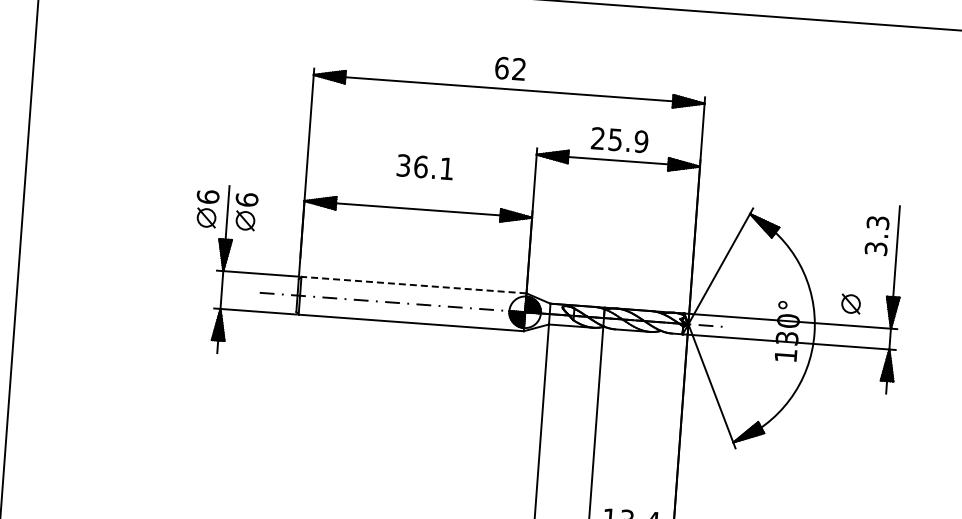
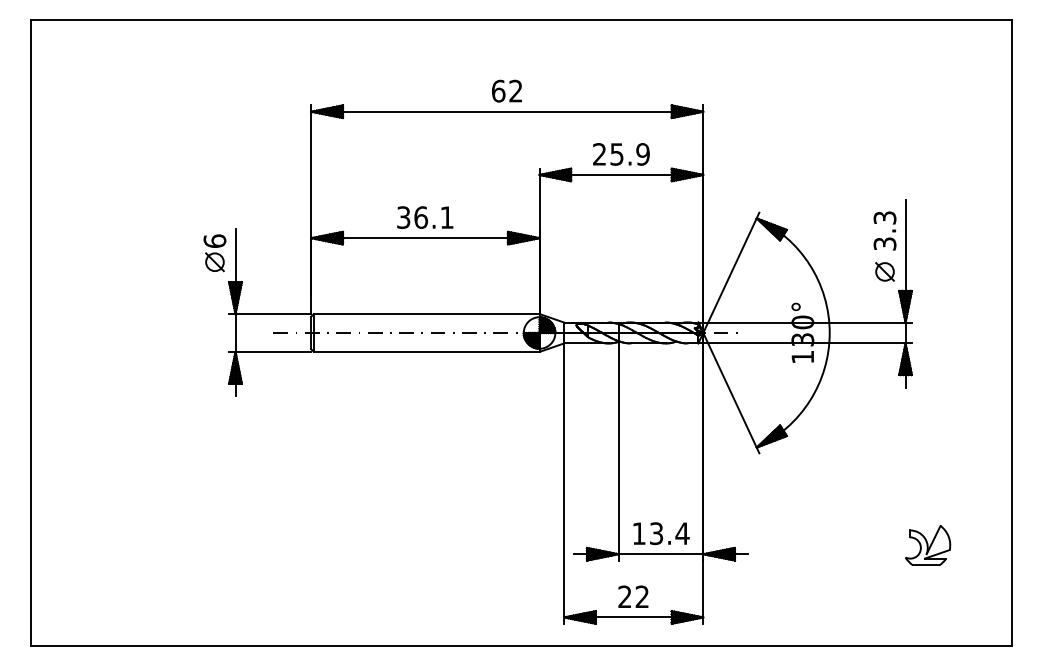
text: (425, 167) -> (425, 217), moved
part: (245, 212) -> (253, 253), removed
line: (413, 285) -> (426, 314), dashed -> solid
part: (850, 303) -> (884, 271), moved

